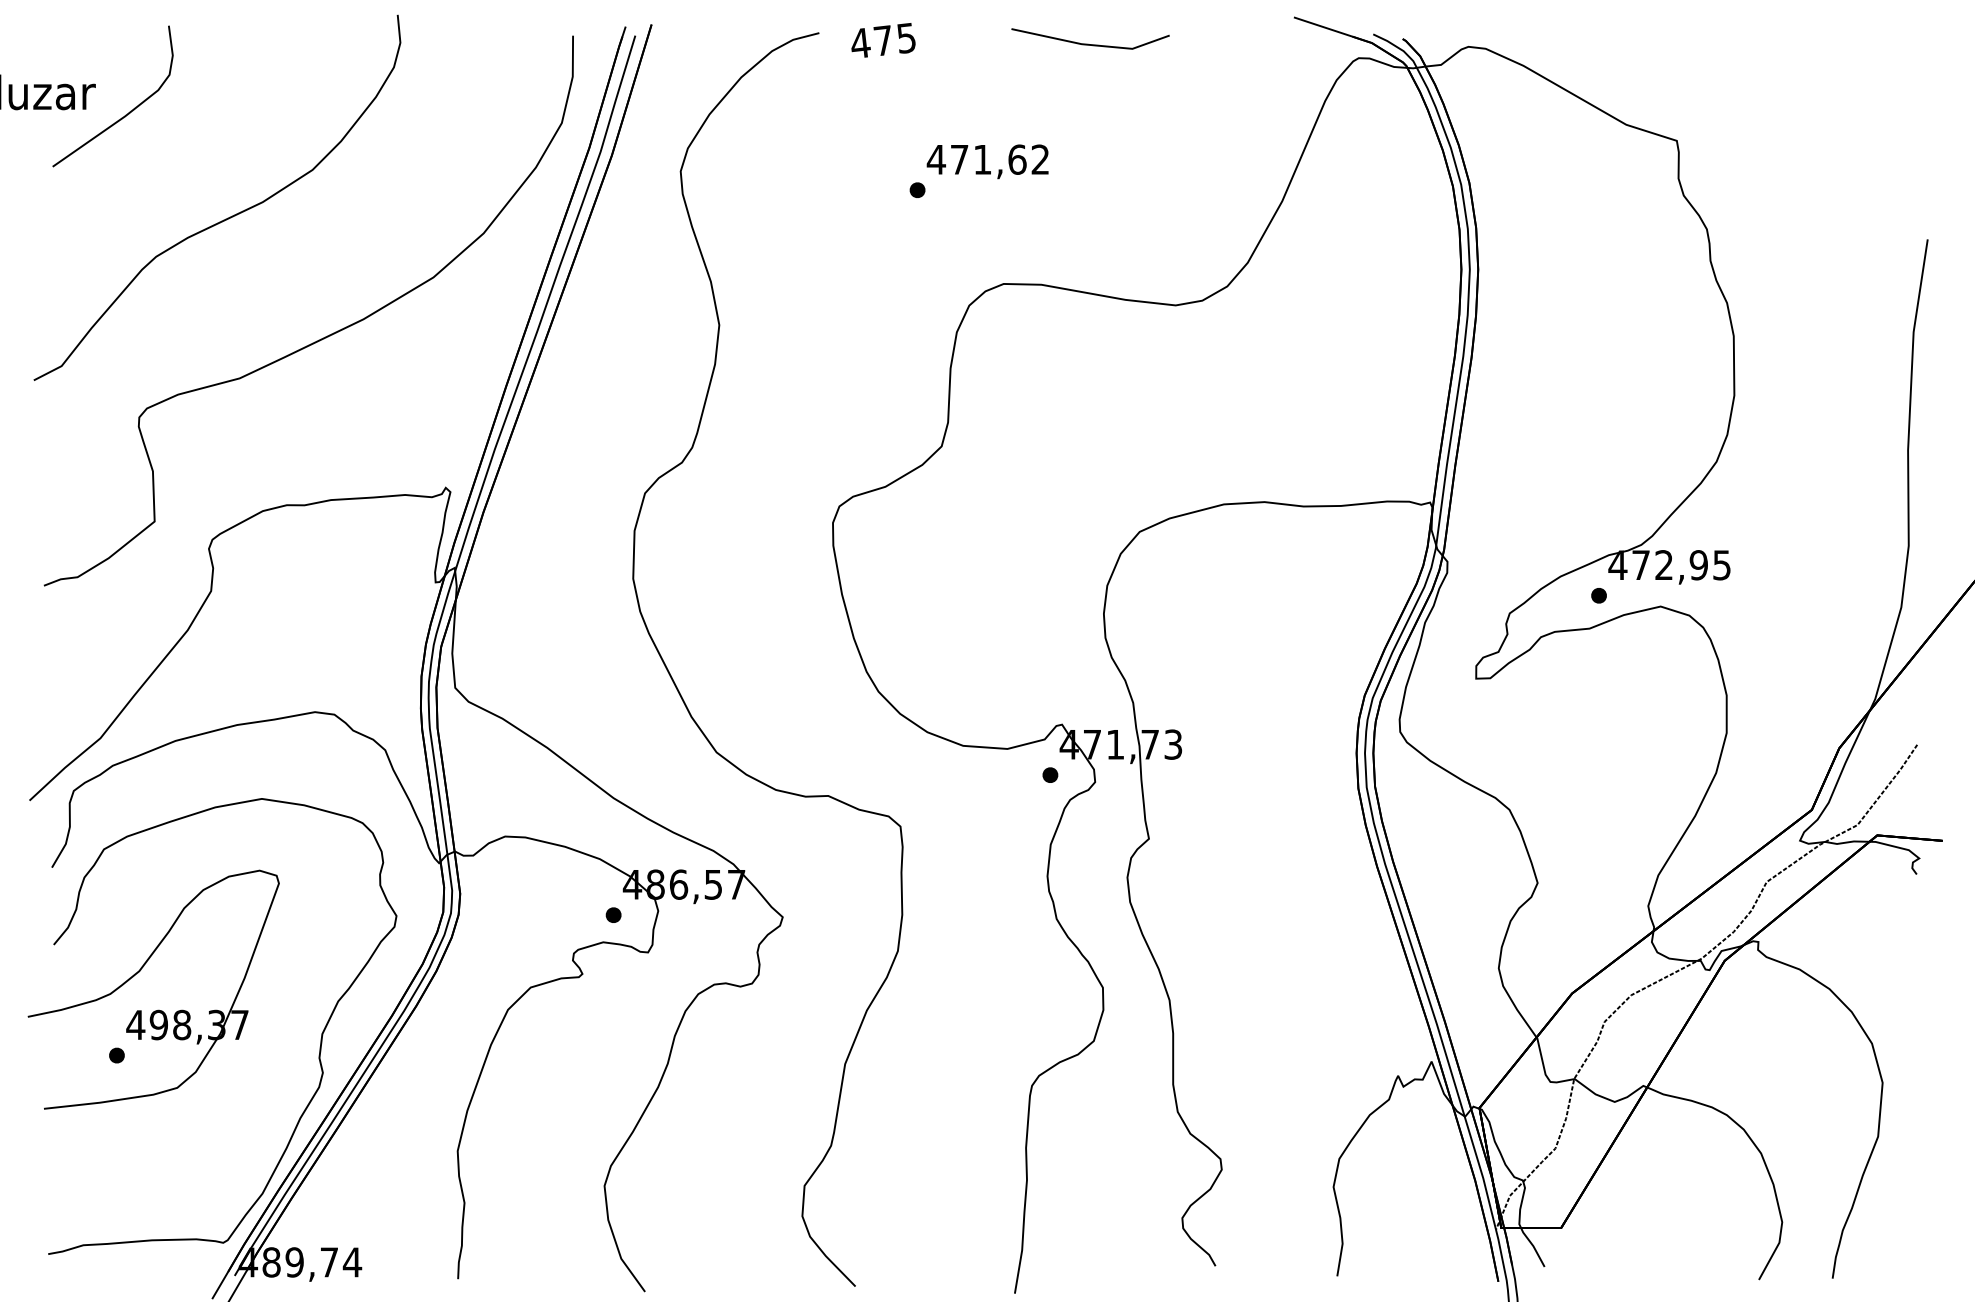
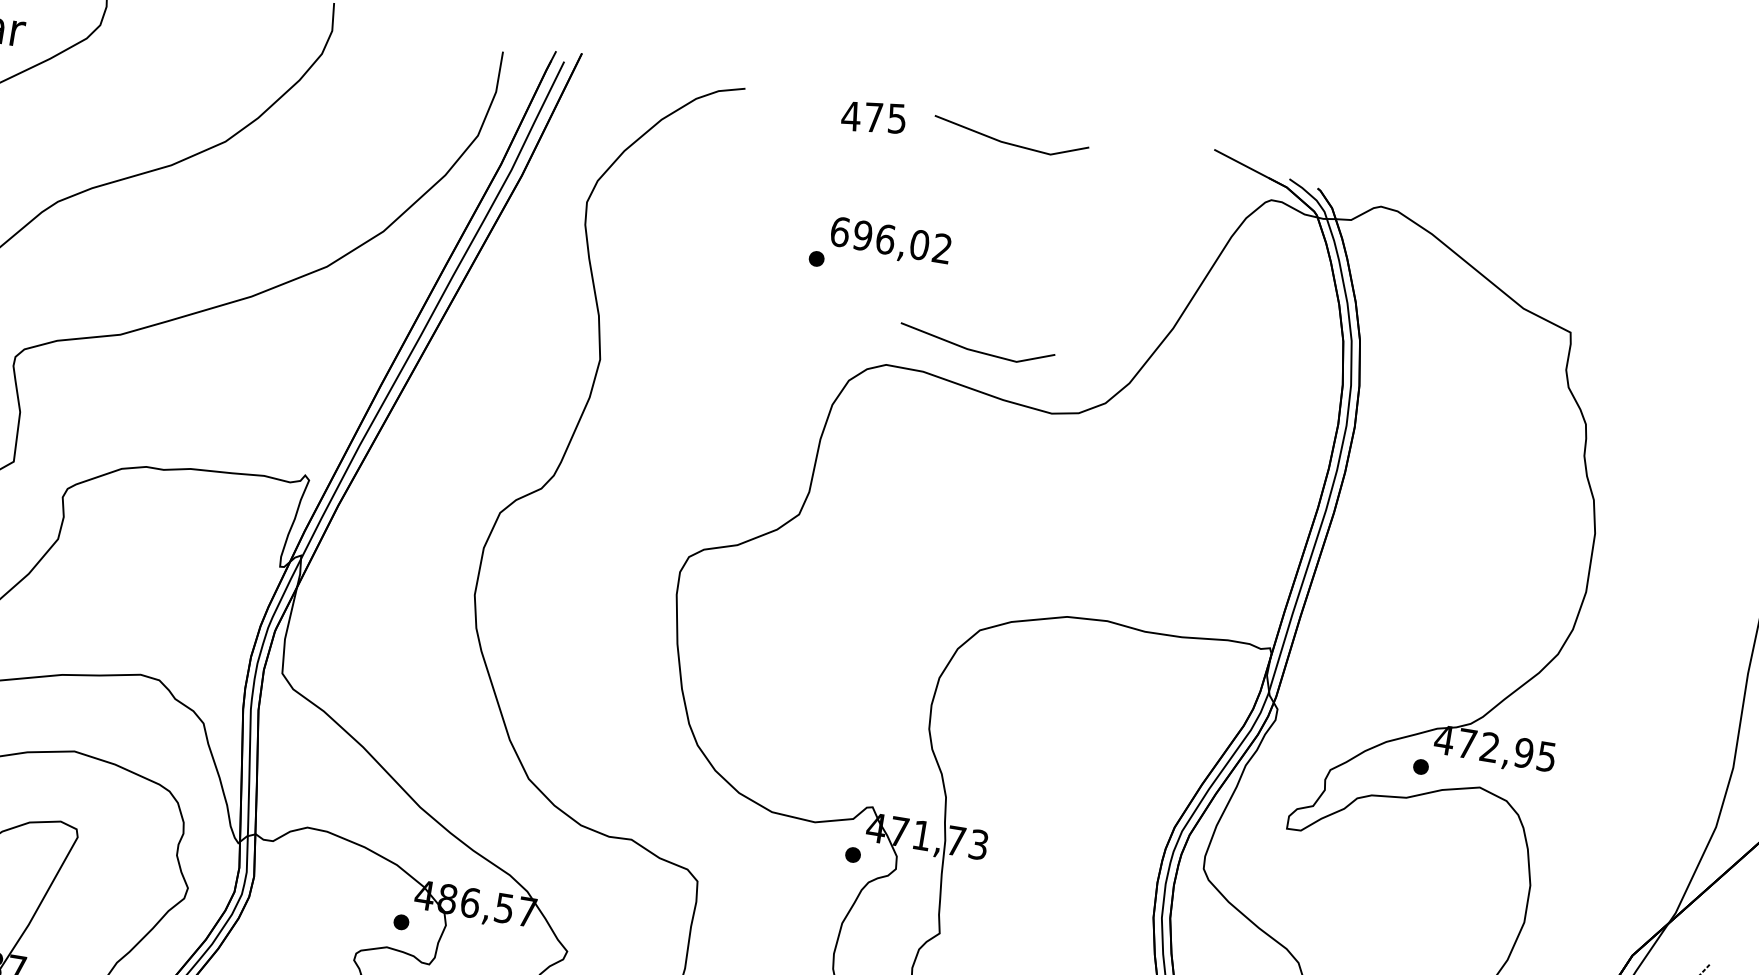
text: (883, 40) -> (874, 117), moved
text: (976, 159) -> (879, 238), 471,62 -> 696,02
line: (1088, 254) -> (974, 349), added

